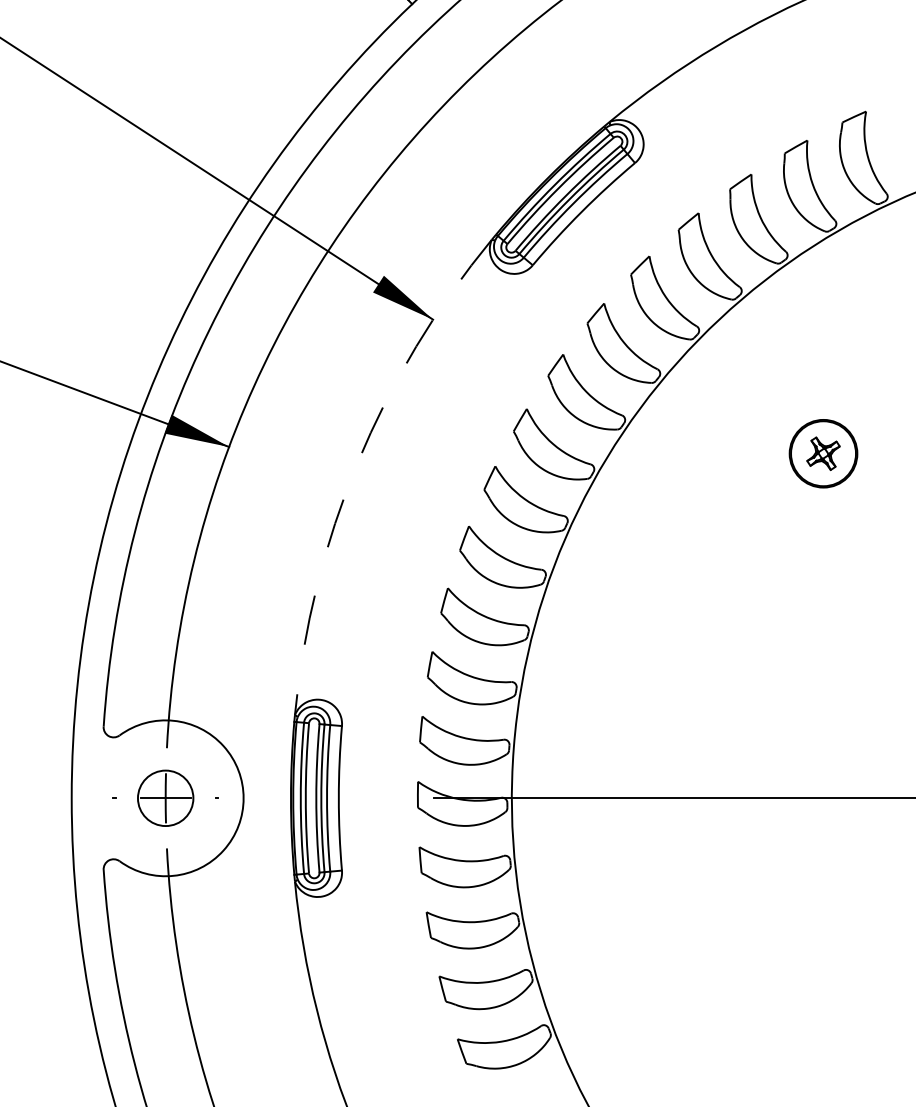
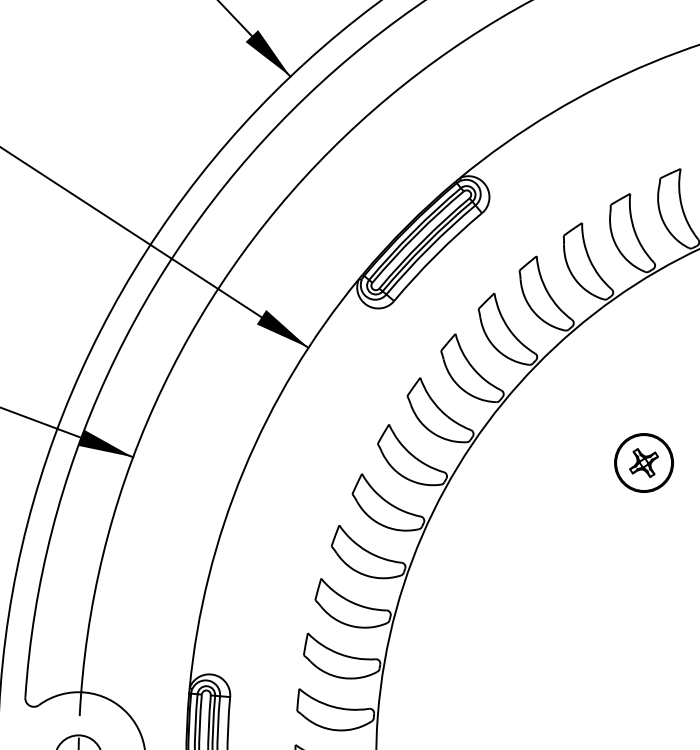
arc: (357, 462) -> (243, 470), dashed -> solid

